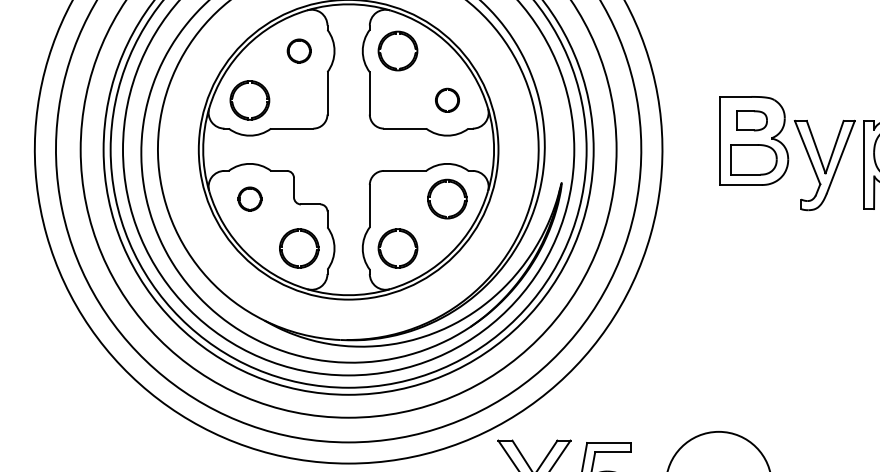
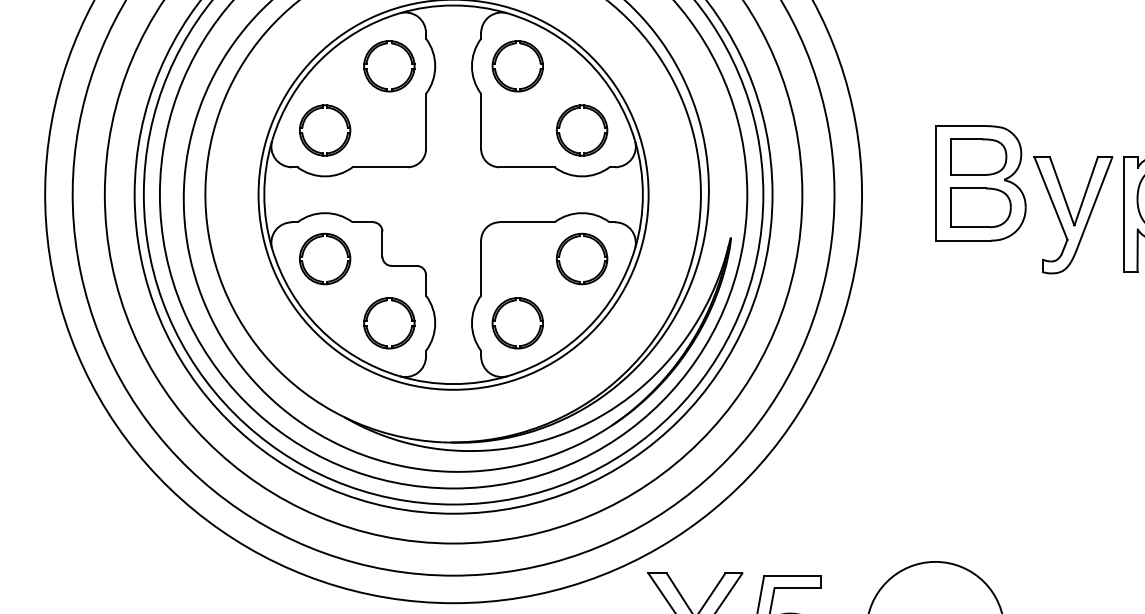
part: (299, 51) -> (389, 66), size x1.67
part: (447, 100) -> (582, 130), size x1.67
part: (751, 120) -> (978, 156), size x1.43
part: (250, 198) -> (325, 258), size x1.67

